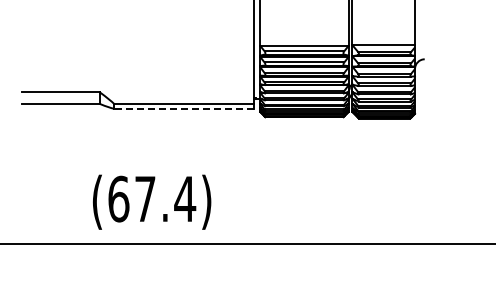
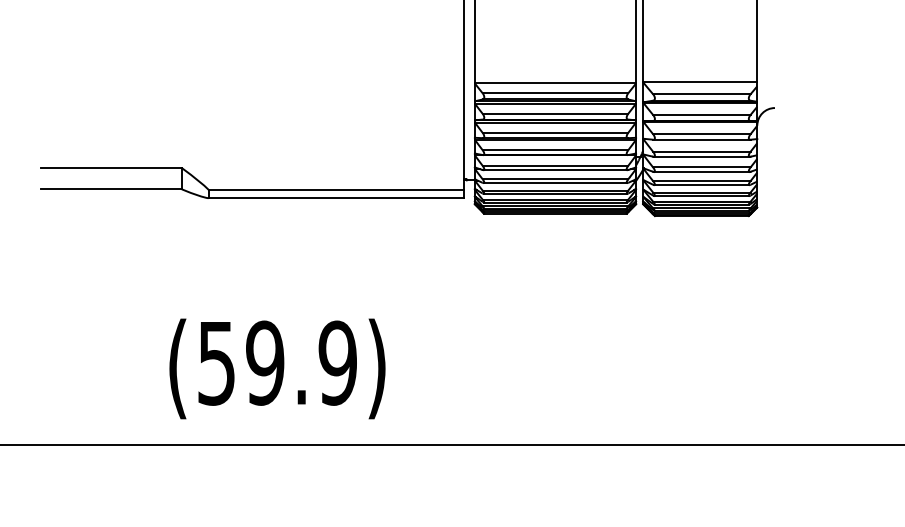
line: (183, 108) -> (334, 197), dashed -> solid
text: (152, 198) -> (278, 362), (67.4) -> (59.9)

